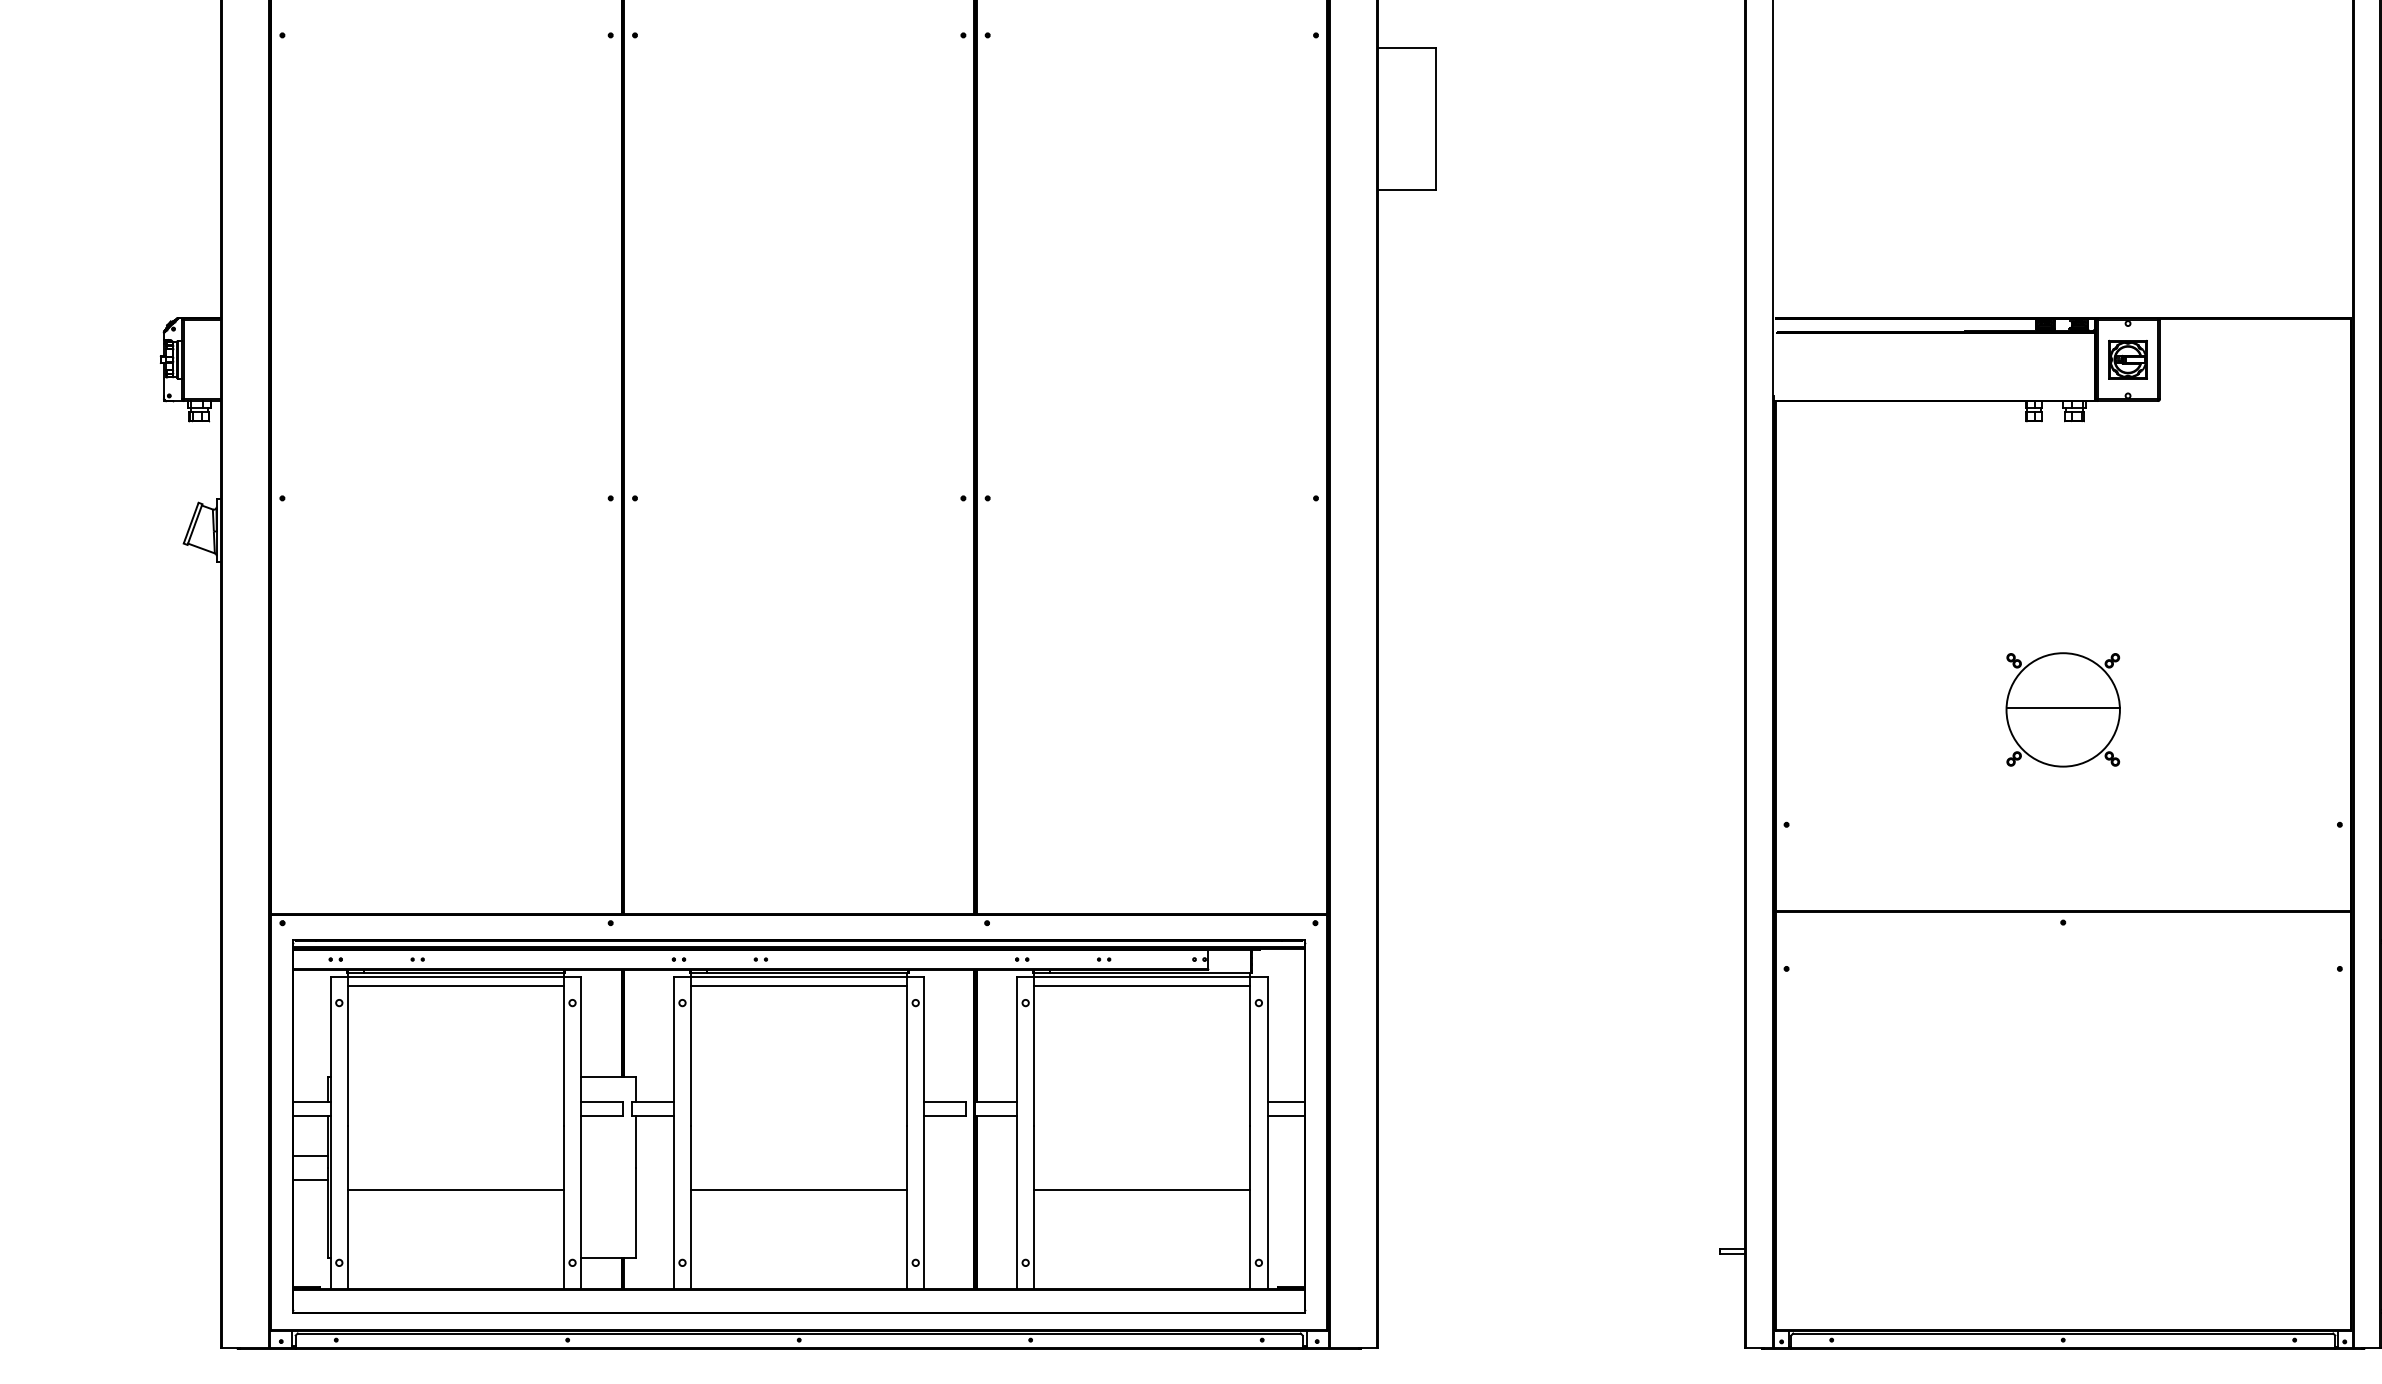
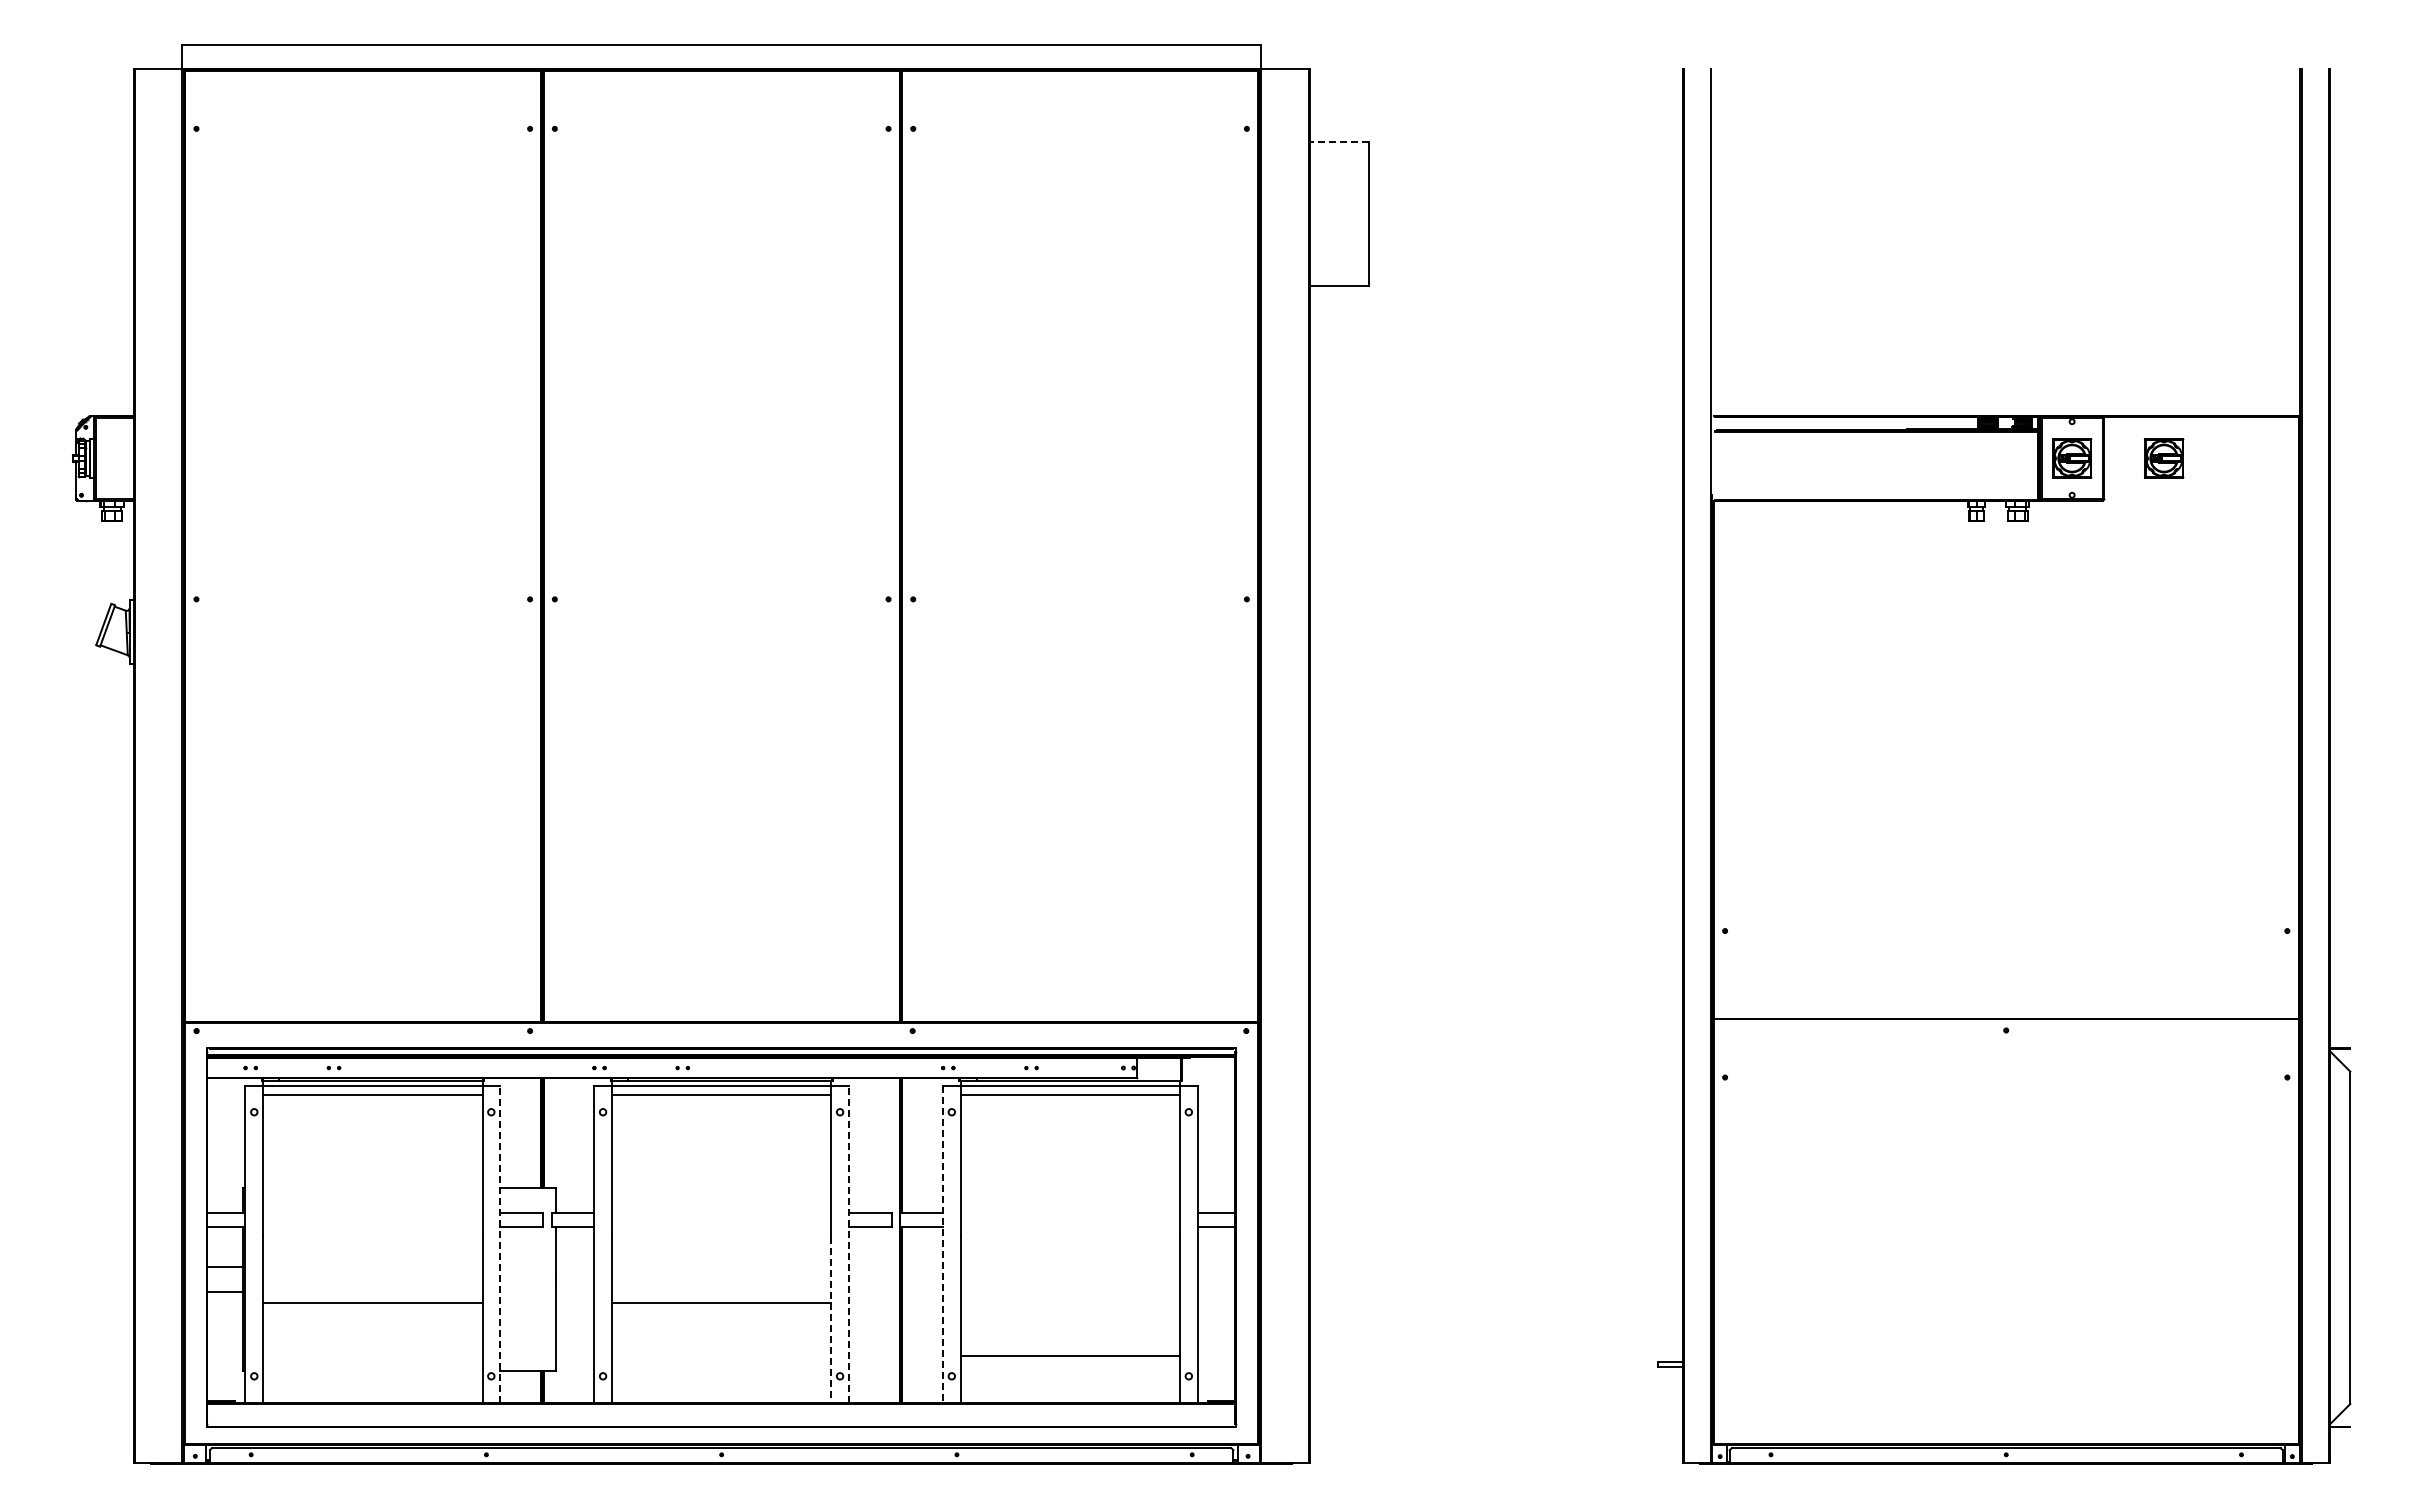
line: (1407, 47) -> (1339, 141), solid -> dashed
part: (2218, 359) -> (2164, 458), added
part: (2062, 709) -> (2005, 813), removed
line: (581, 1133) -> (500, 1244), solid -> dashed
line: (924, 1133) -> (848, 1244), solid -> dashed
line: (1017, 1133) -> (943, 1244), solid -> dashed
line: (1142, 1190) -> (1070, 1355), moved
line: (907, 1206) -> (831, 1319), solid -> dashed

